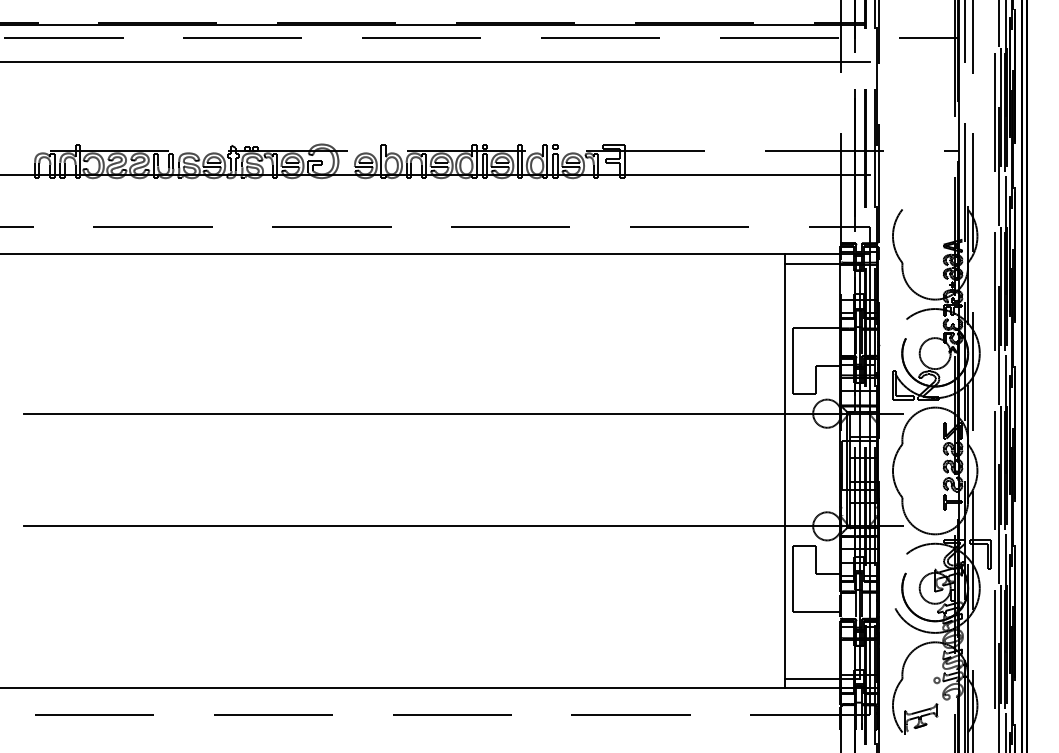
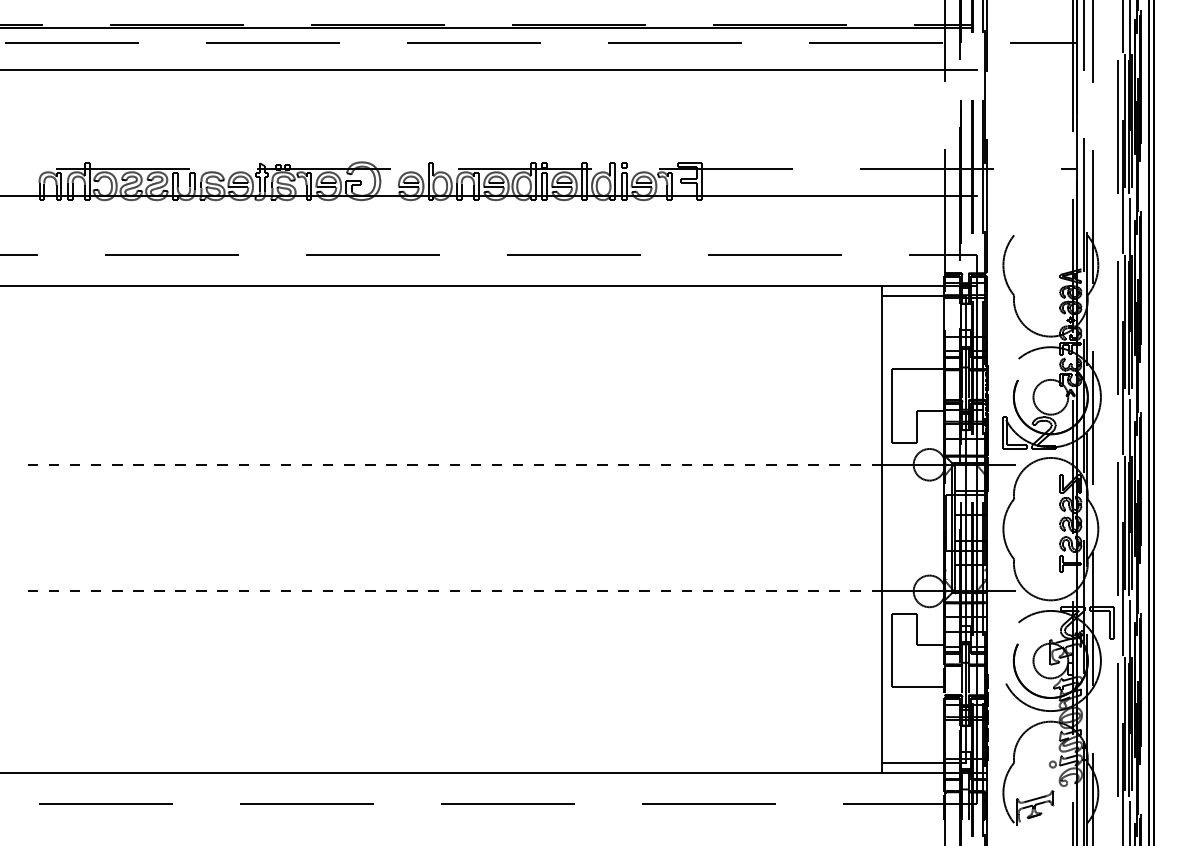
line: (405, 413) -> (455, 464), solid -> dashed
line: (405, 526) -> (455, 591), solid -> dashed

